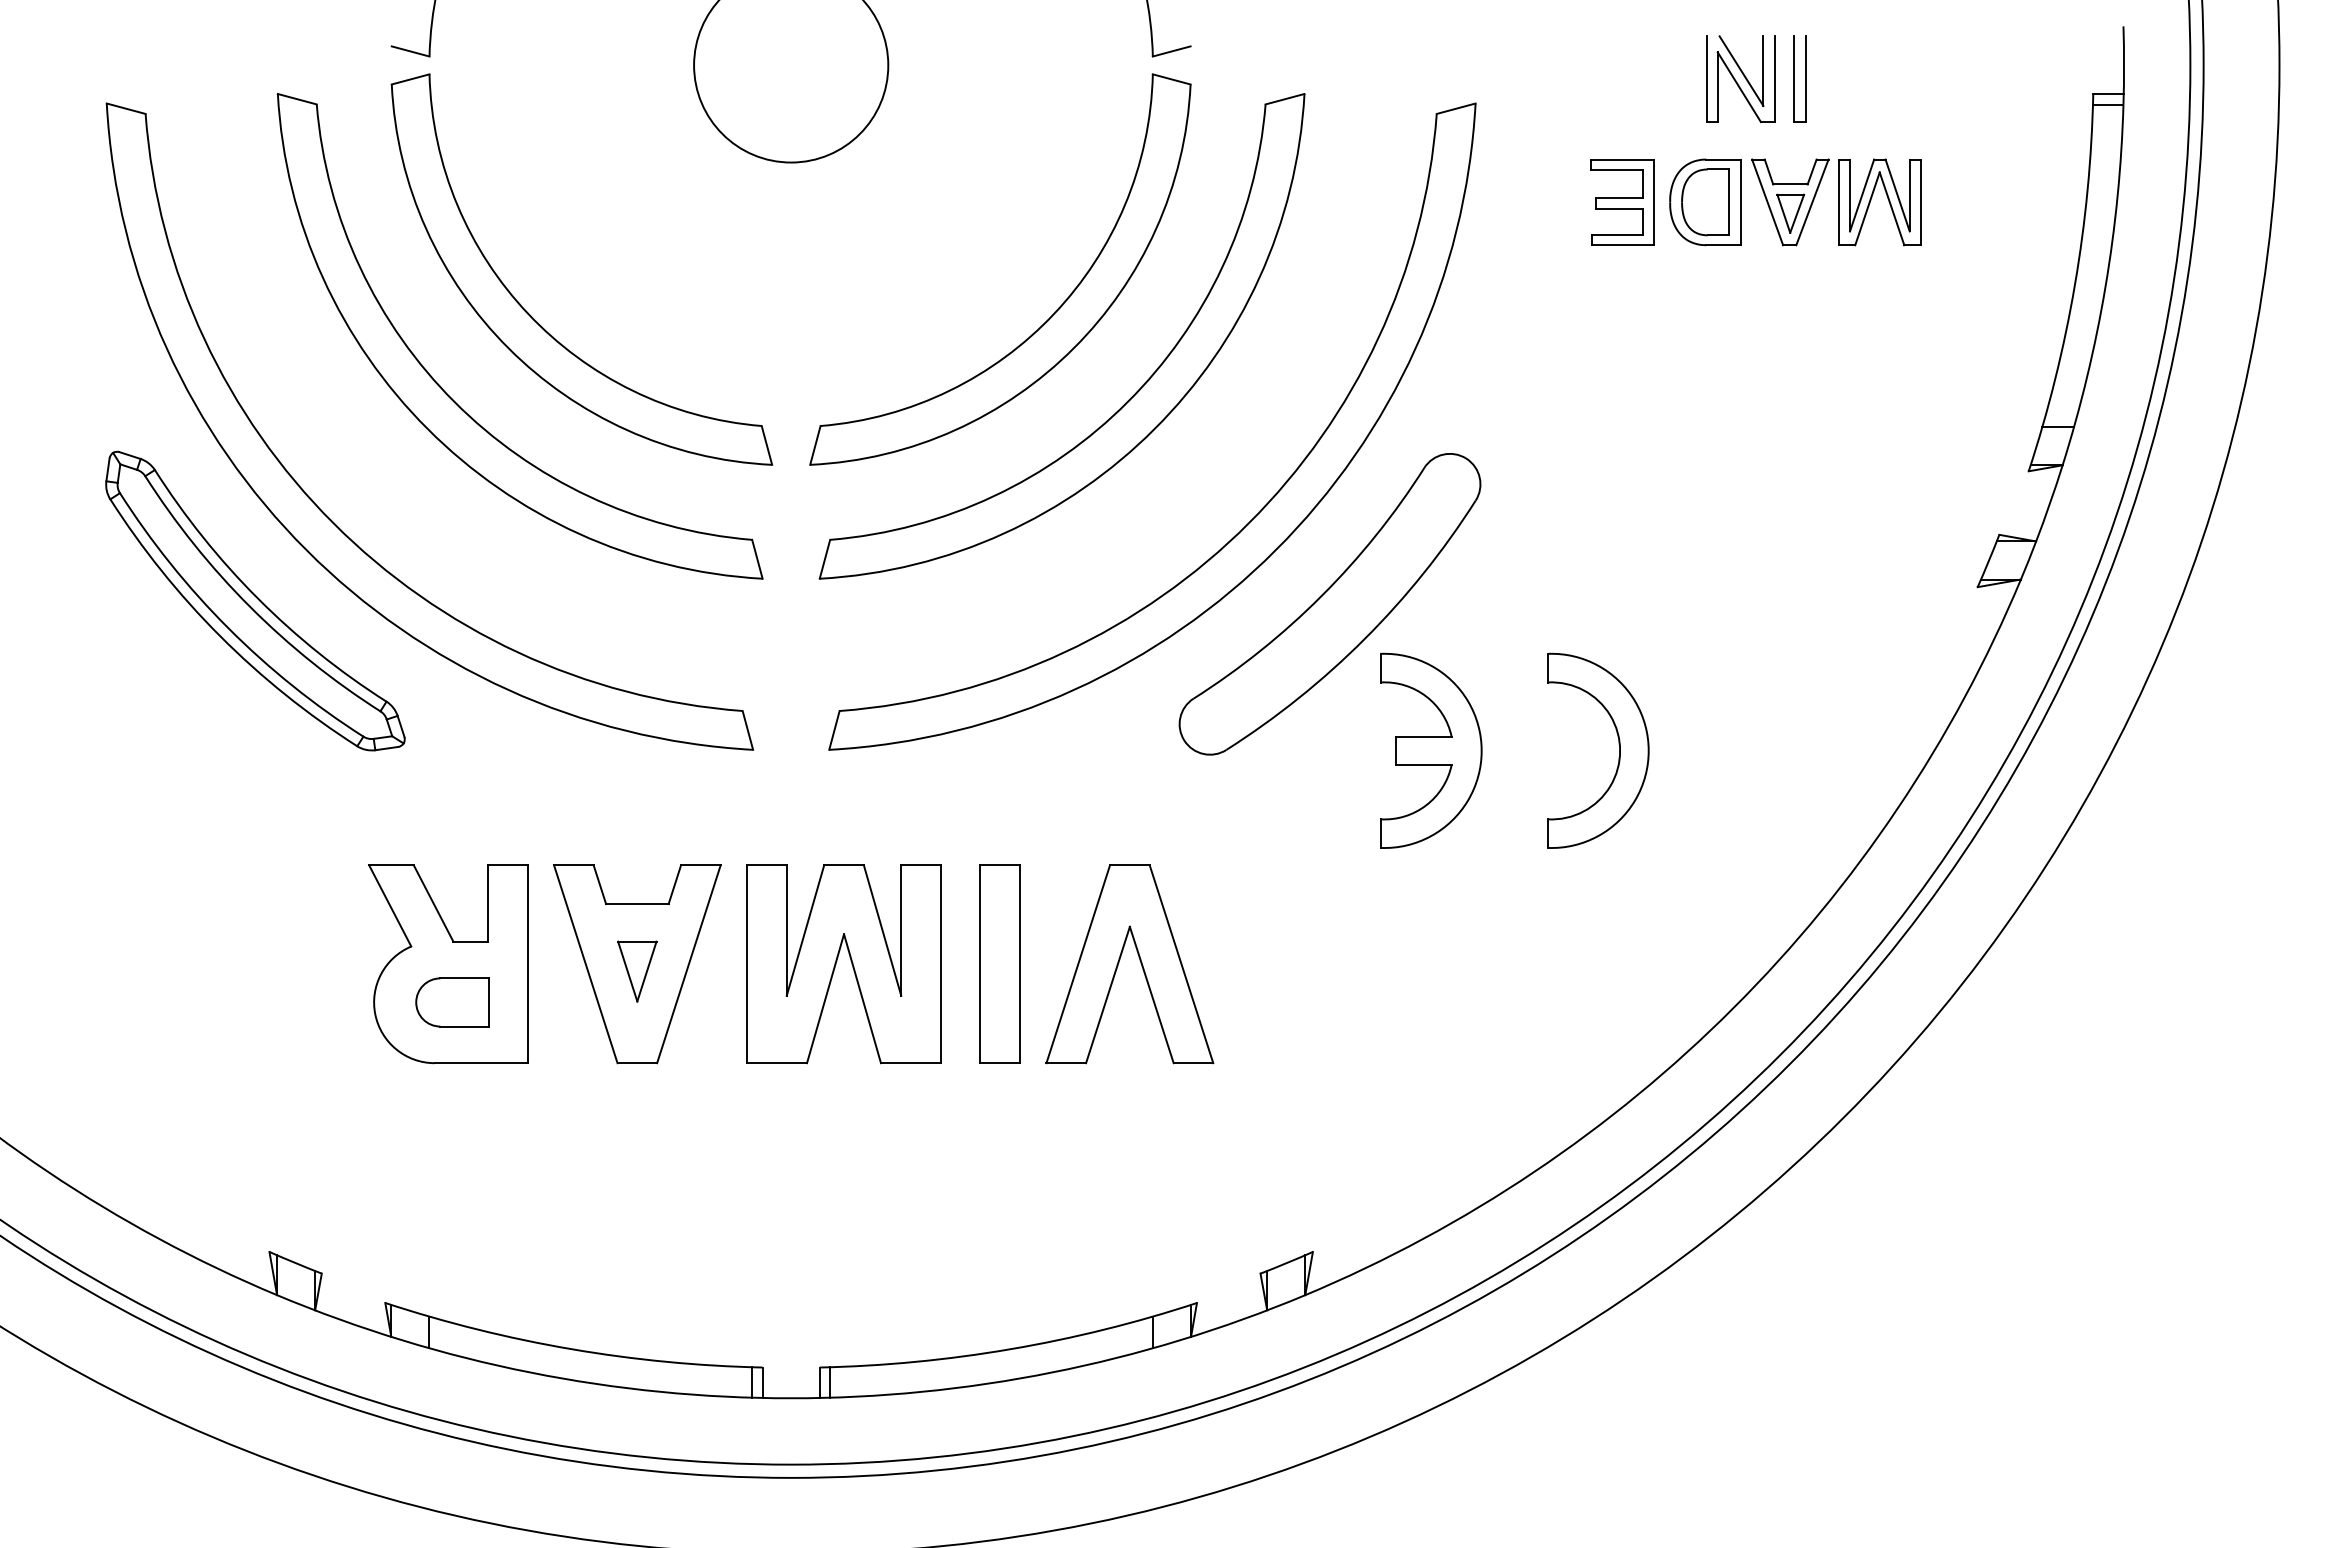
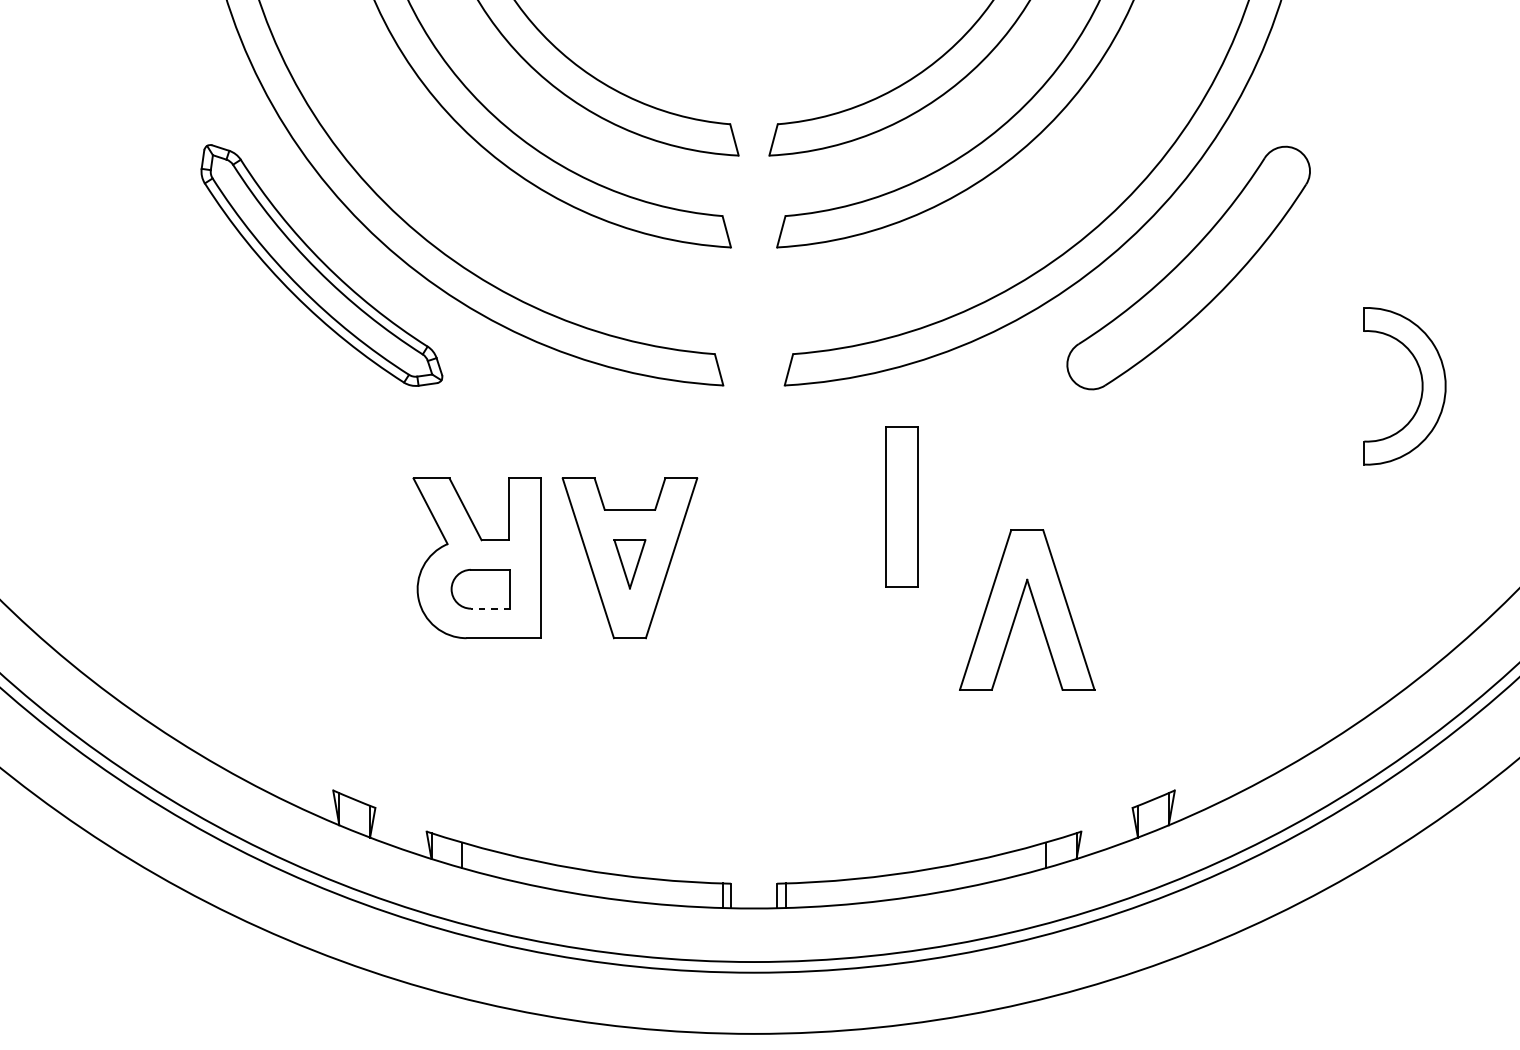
part: (1431, 750) -> (1270, 386), removed
part: (837, 961) -> (791, 556), removed
part: (999, 963) -> (901, 506), moved
part: (1119, 963) -> (1018, 609), moved
line: (463, 1026) -> (489, 608), solid -> dashed

